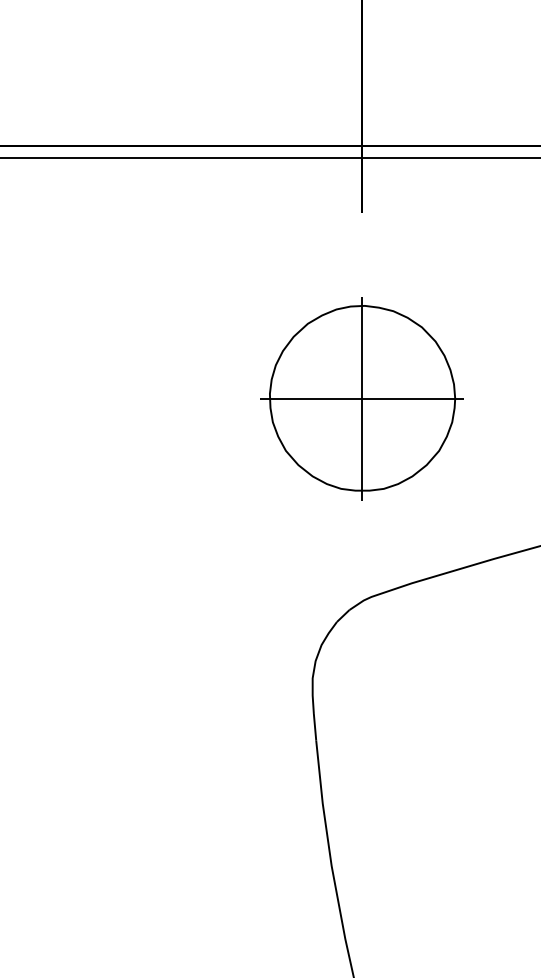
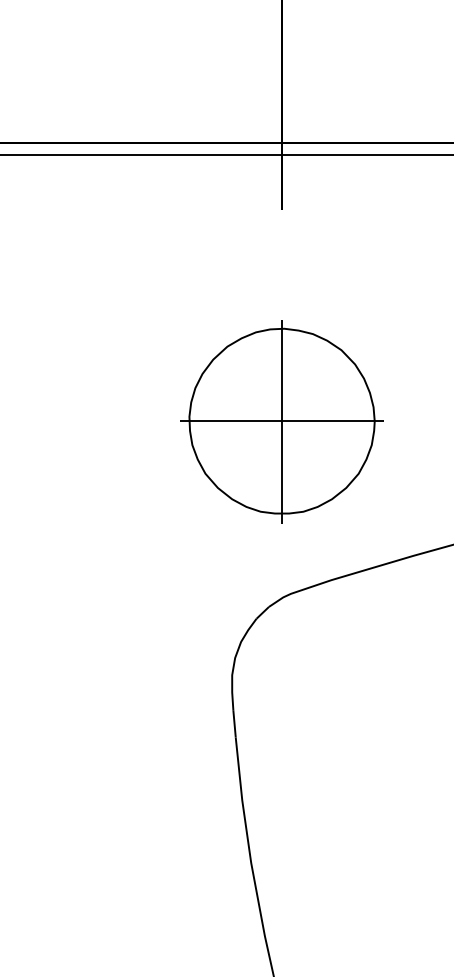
part: (361, 398) -> (281, 421), moved

